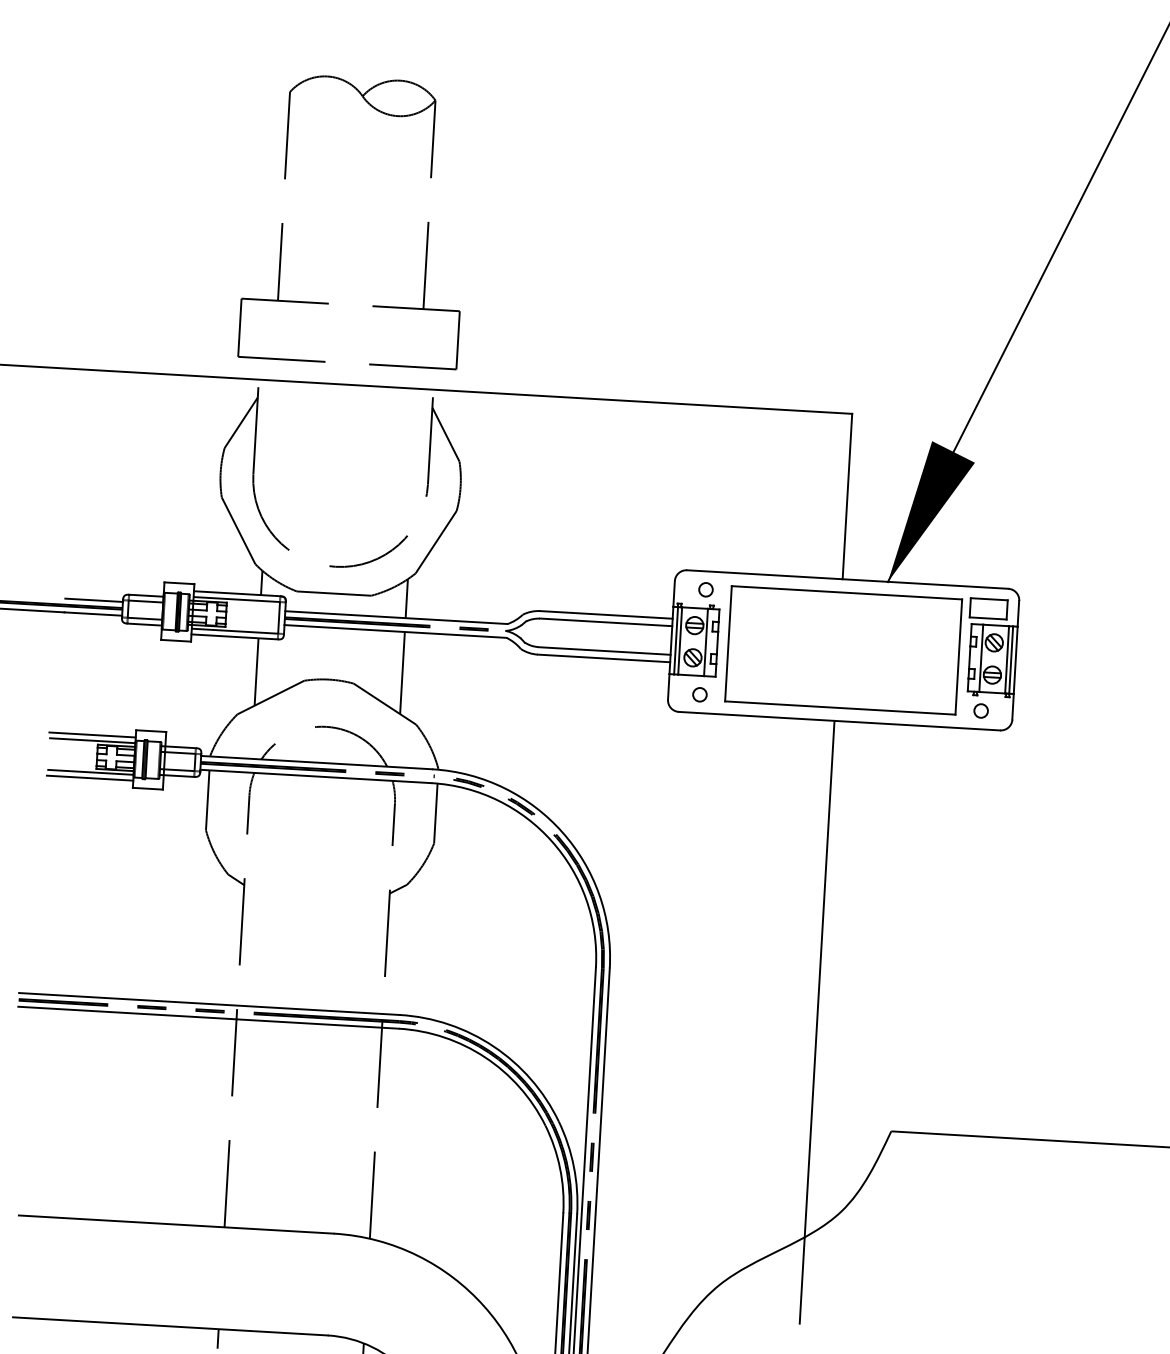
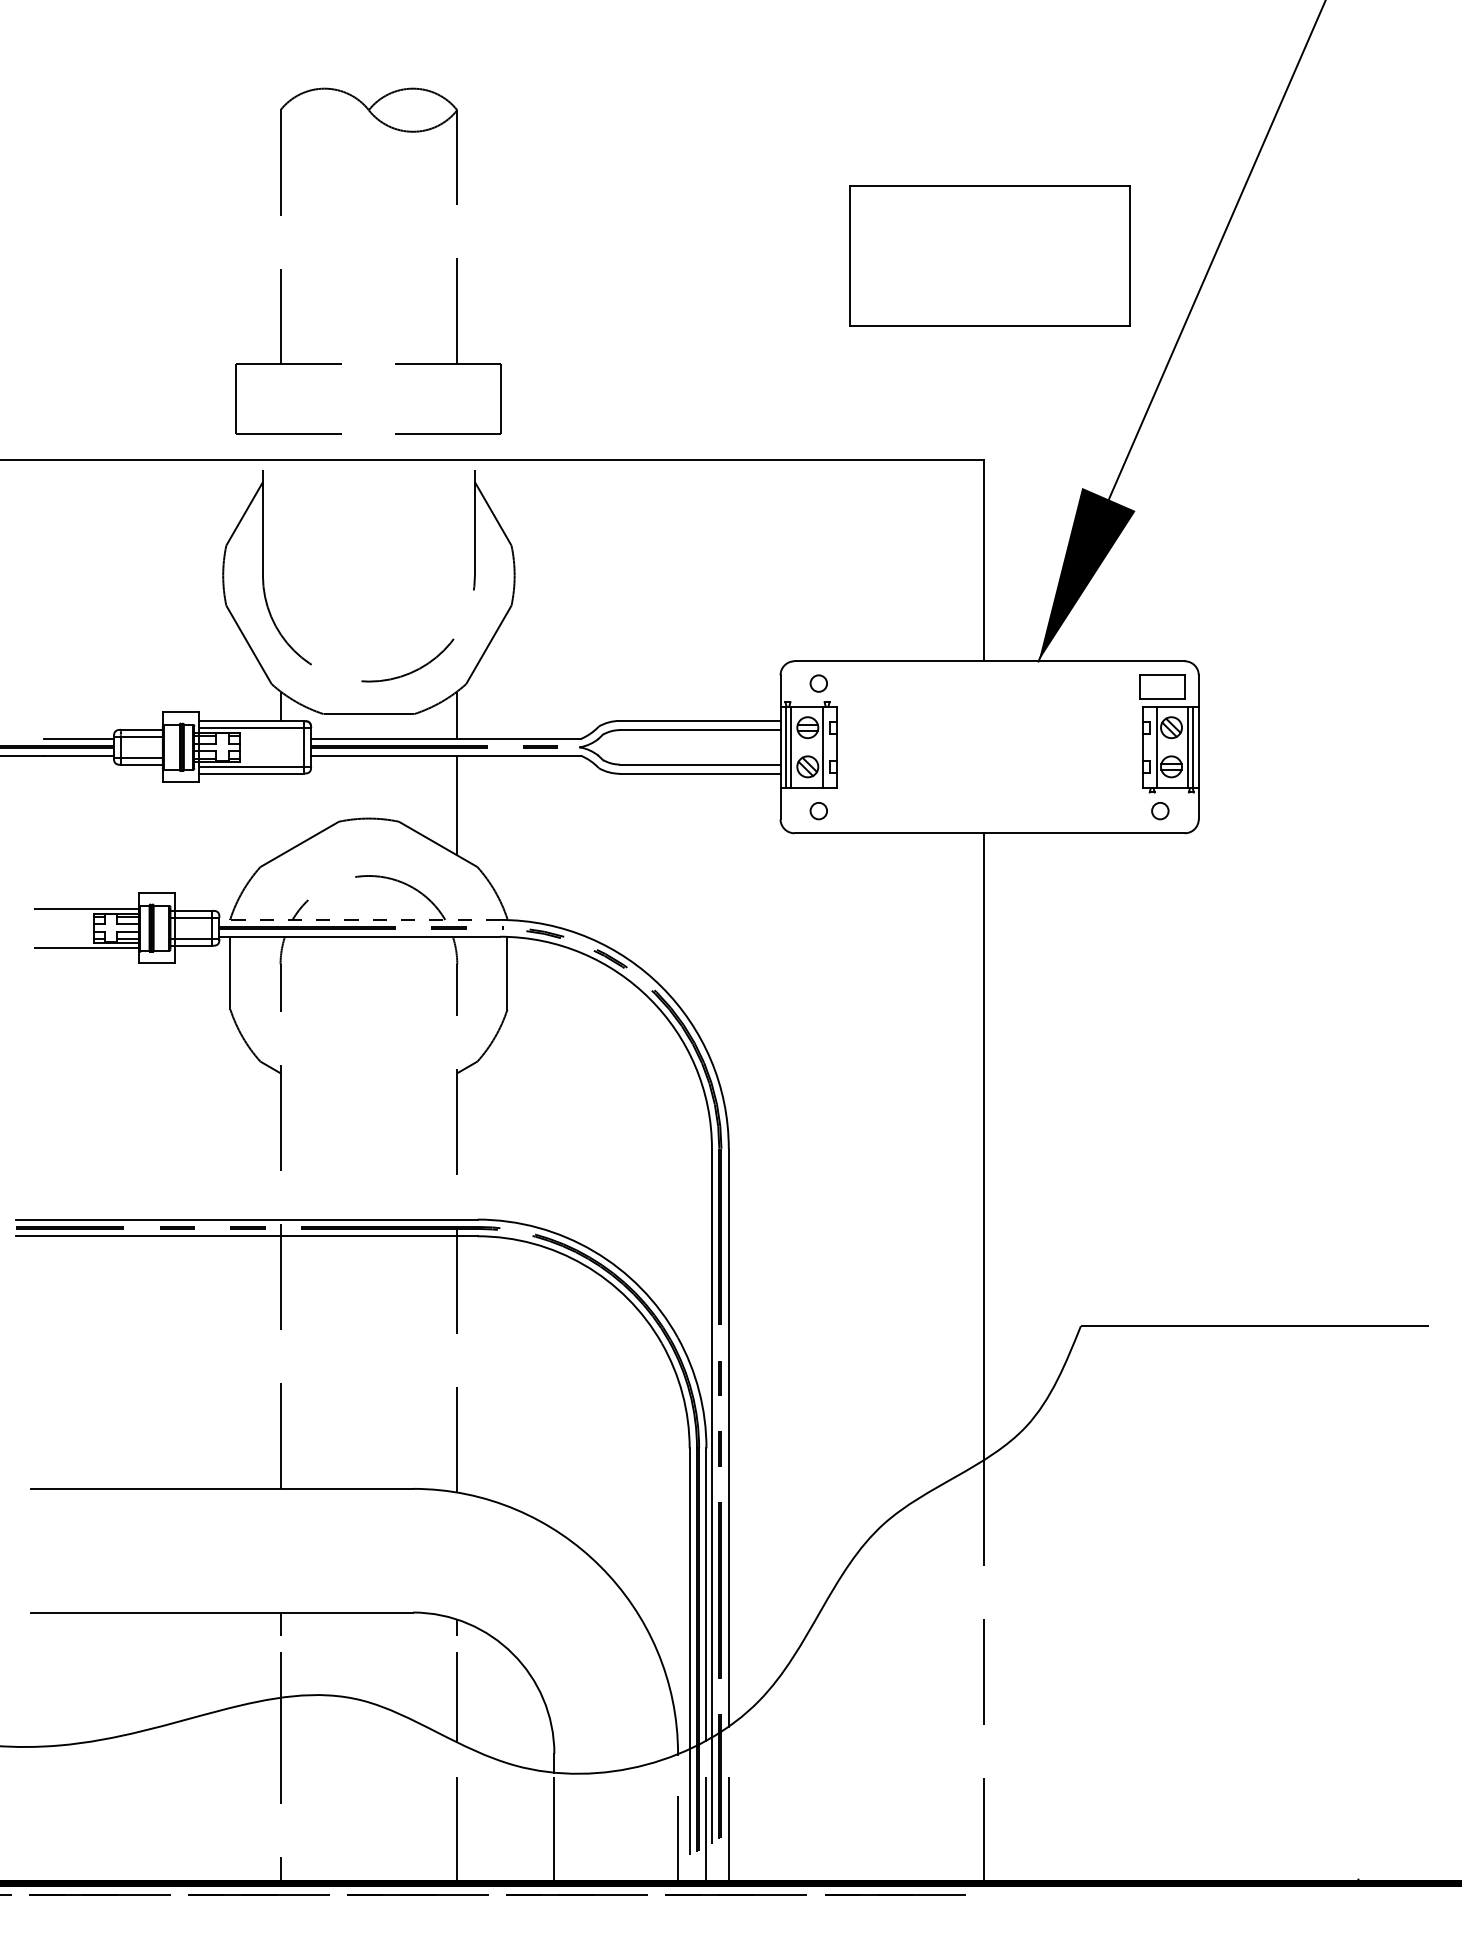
part: (843, 649) -> (989, 255), moved
line: (256, 672) -> (280, 814), removed
line: (92, 735) -> (86, 902), removed
line: (316, 762) -> (359, 919), solid -> dashed
line: (90, 778) -> (86, 954), removed

